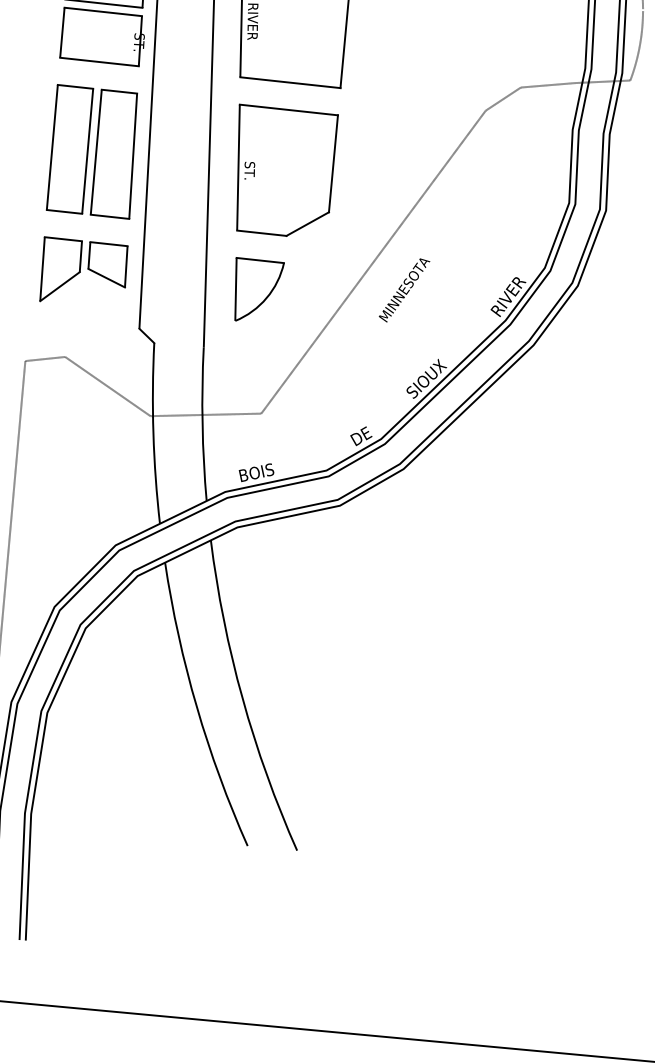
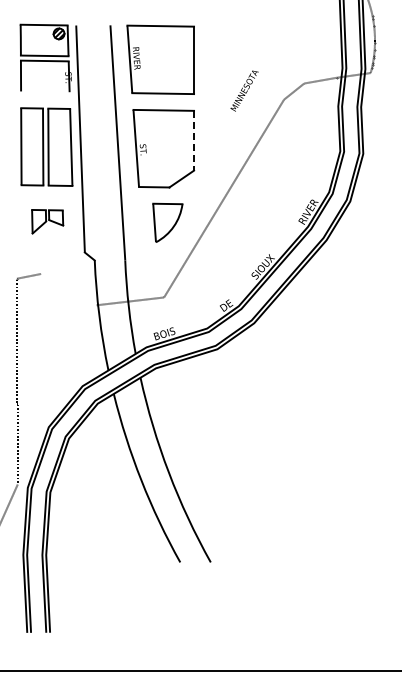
line: (99, 61) -> (45, 91), removed
line: (334, 163) -> (194, 140), solid -> dashed
part: (83, 272) -> (47, 221), size x0.6
text: (404, 289) -> (244, 90), moved
part: (256, 290) -> (167, 222), moved
line: (107, 386) -> (68, 289), removed

